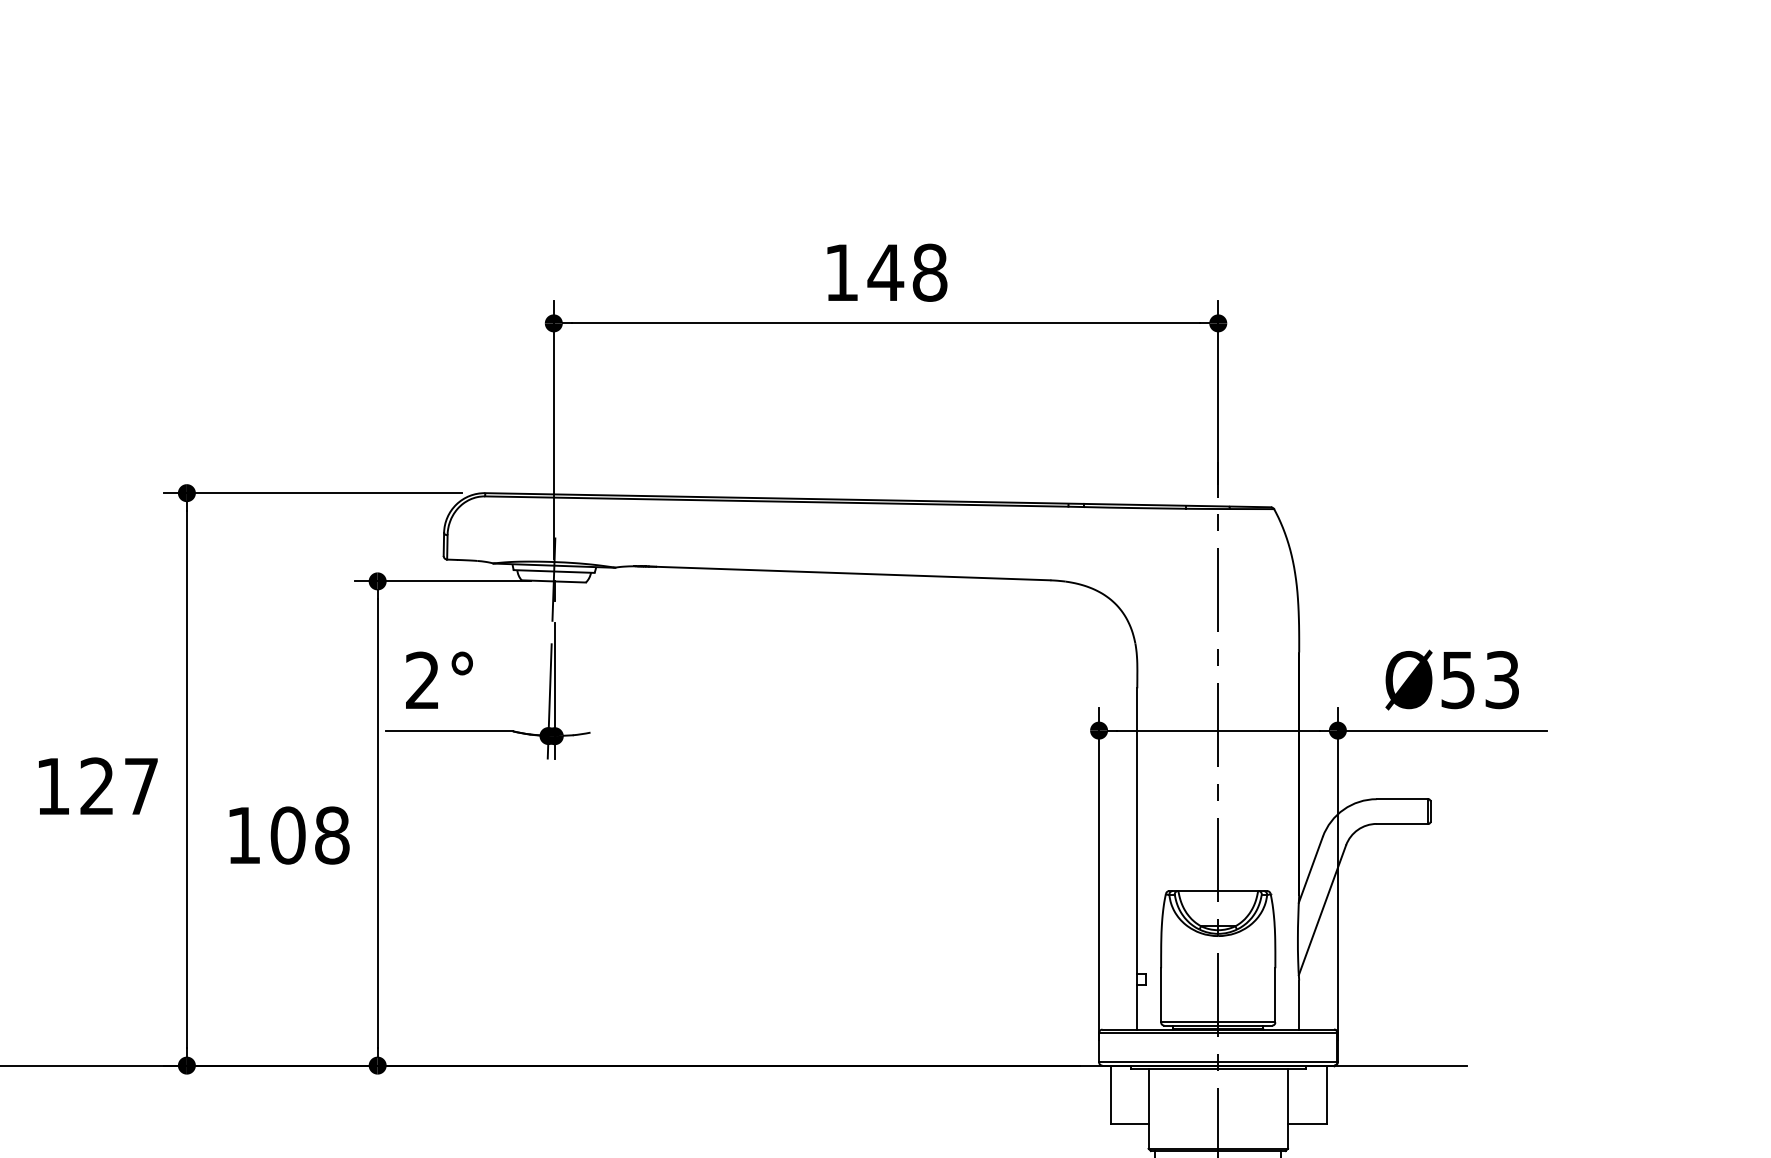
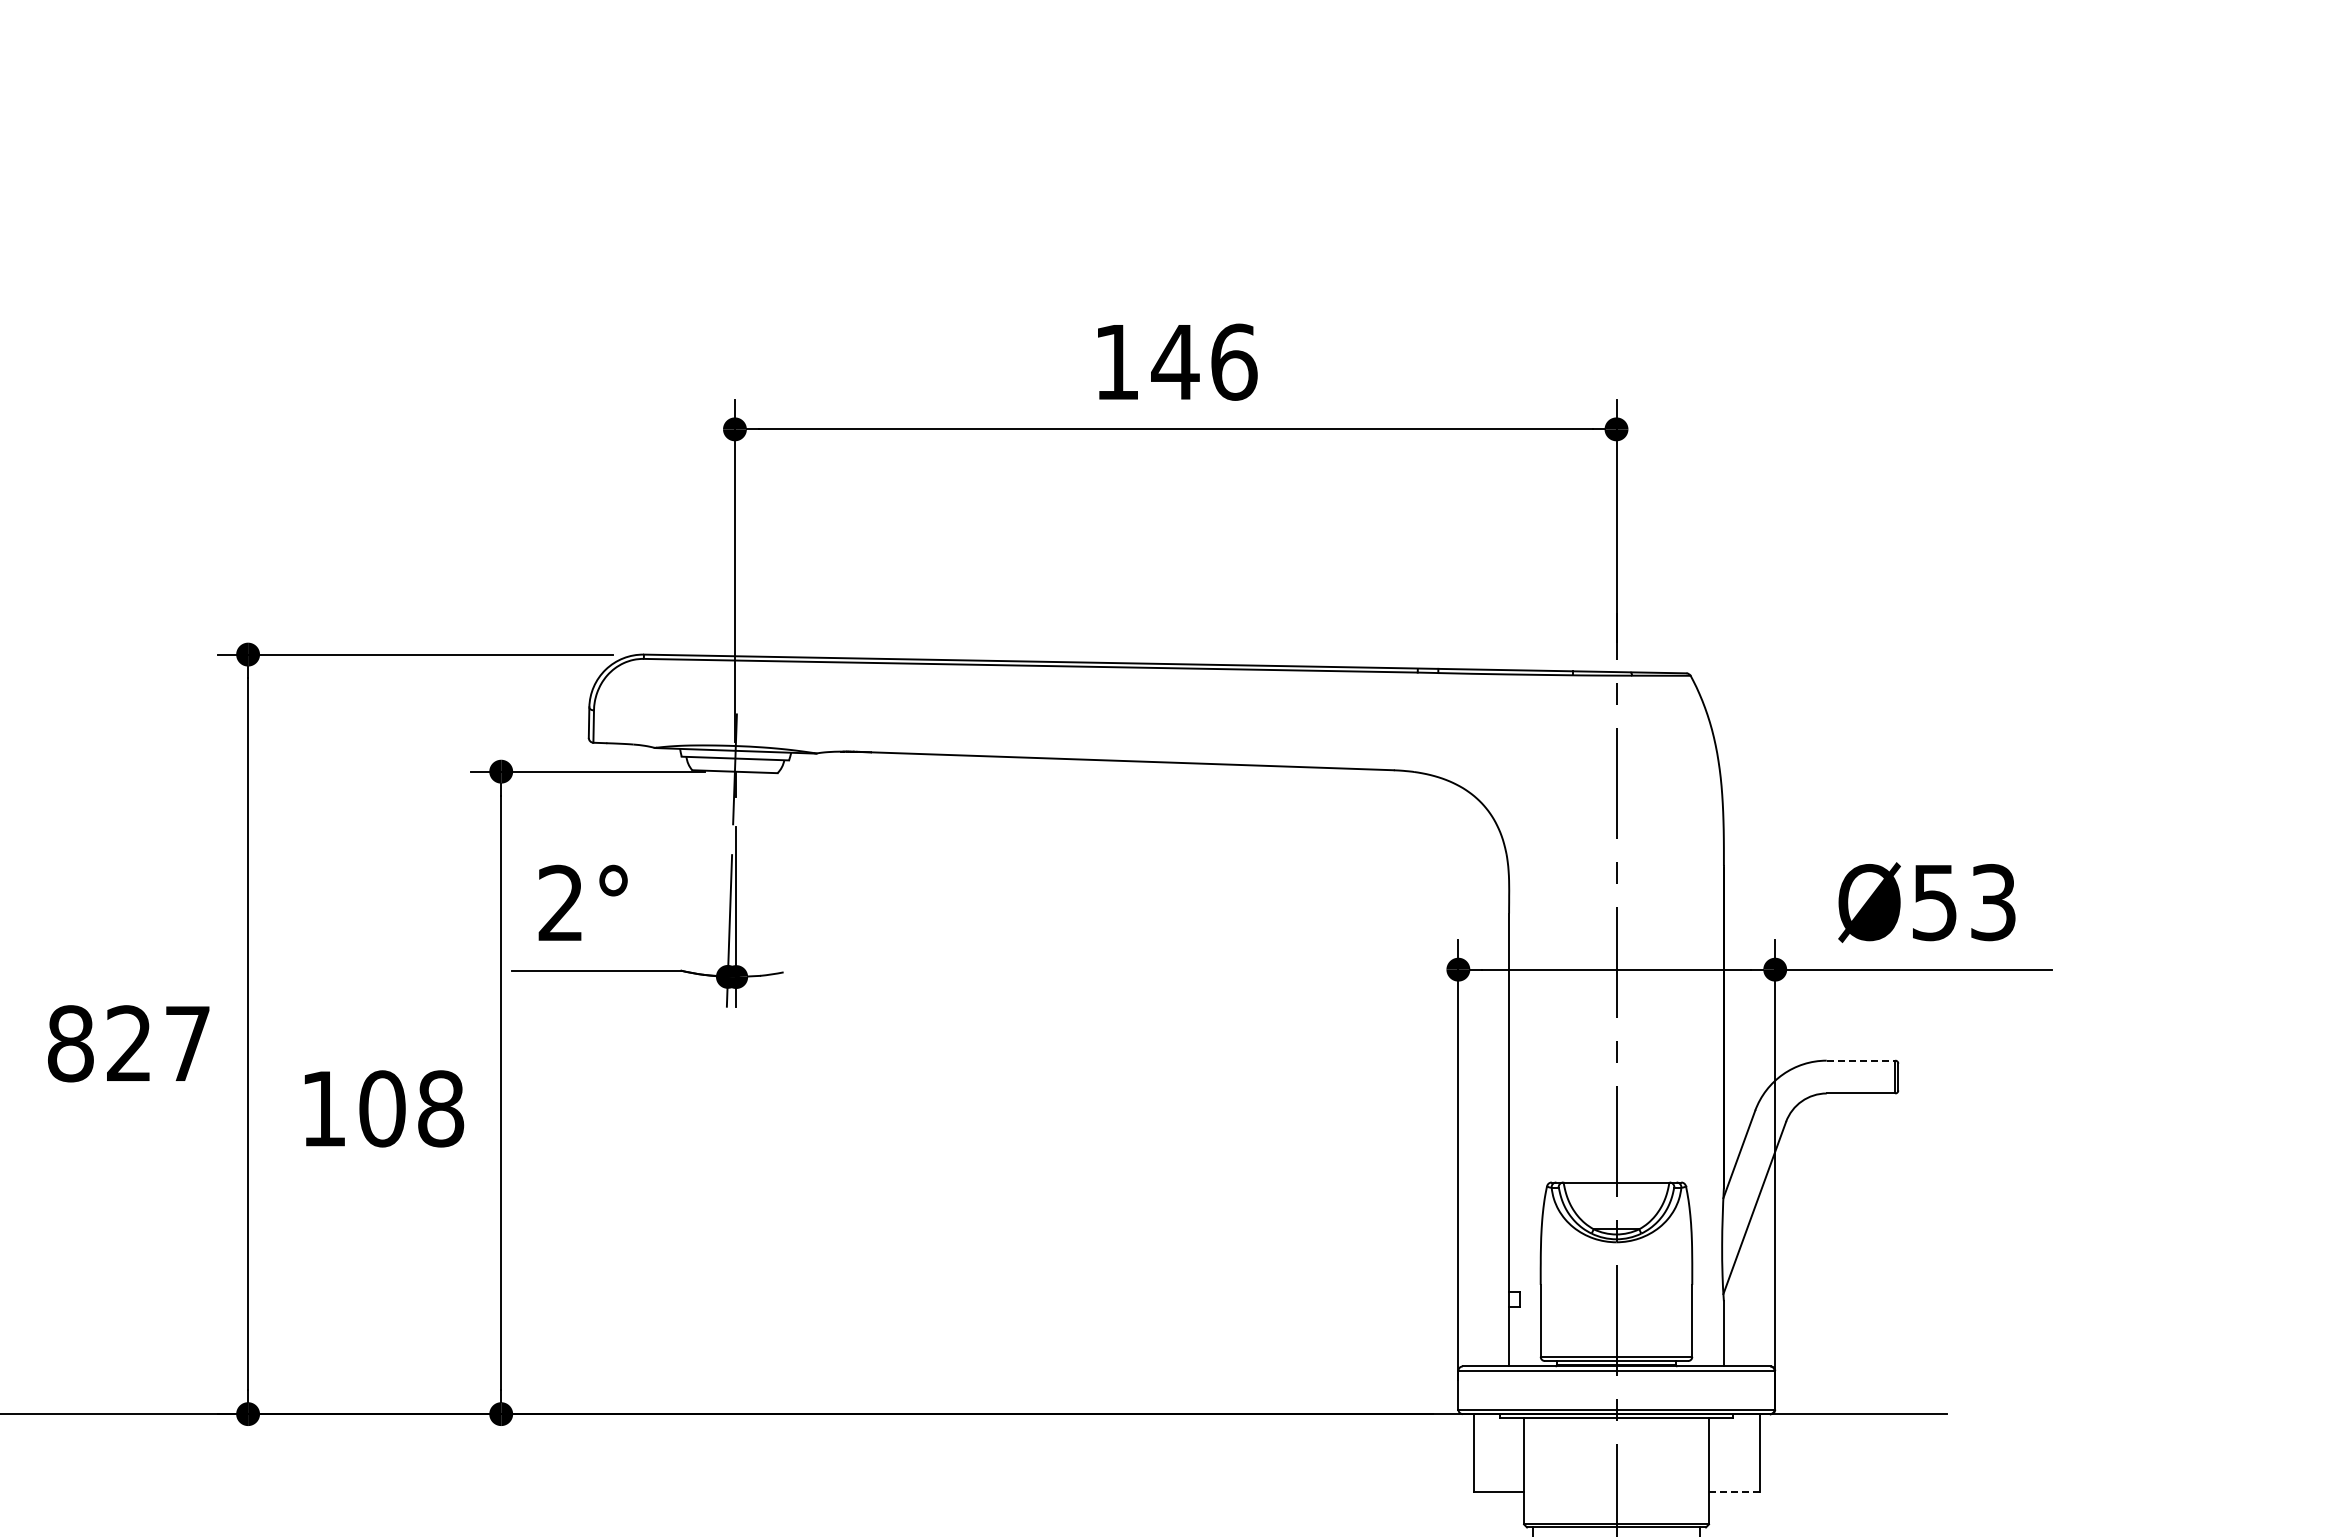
text: (930, 272) -> (1234, 361), 148 -> 146
text: (53, 786) -> (70, 1043), 127 -> 827
line: (1402, 799) -> (1861, 1060), solid -> dashed
line: (1307, 1123) -> (1734, 1491), solid -> dashed

